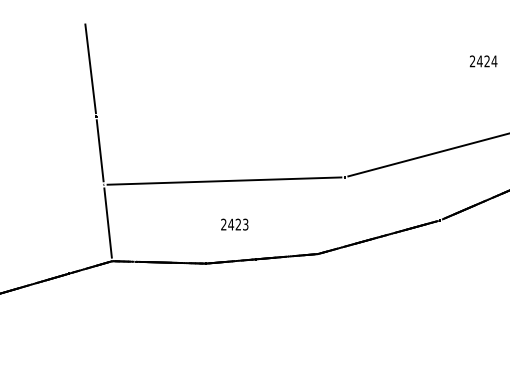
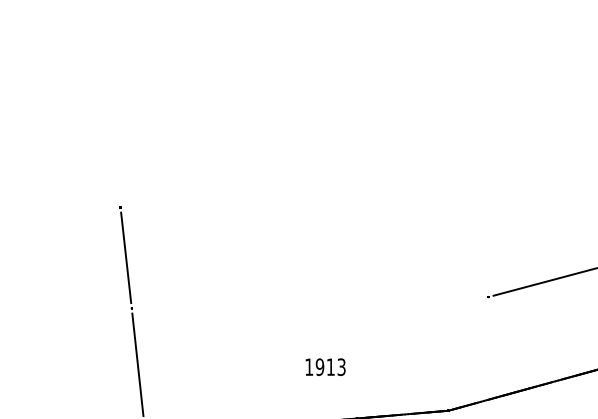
line: (90, 68) -> (111, 136), removed
line: (224, 180) -> (310, 301), removed
text: (230, 224) -> (319, 366), 2423 -> 1913

